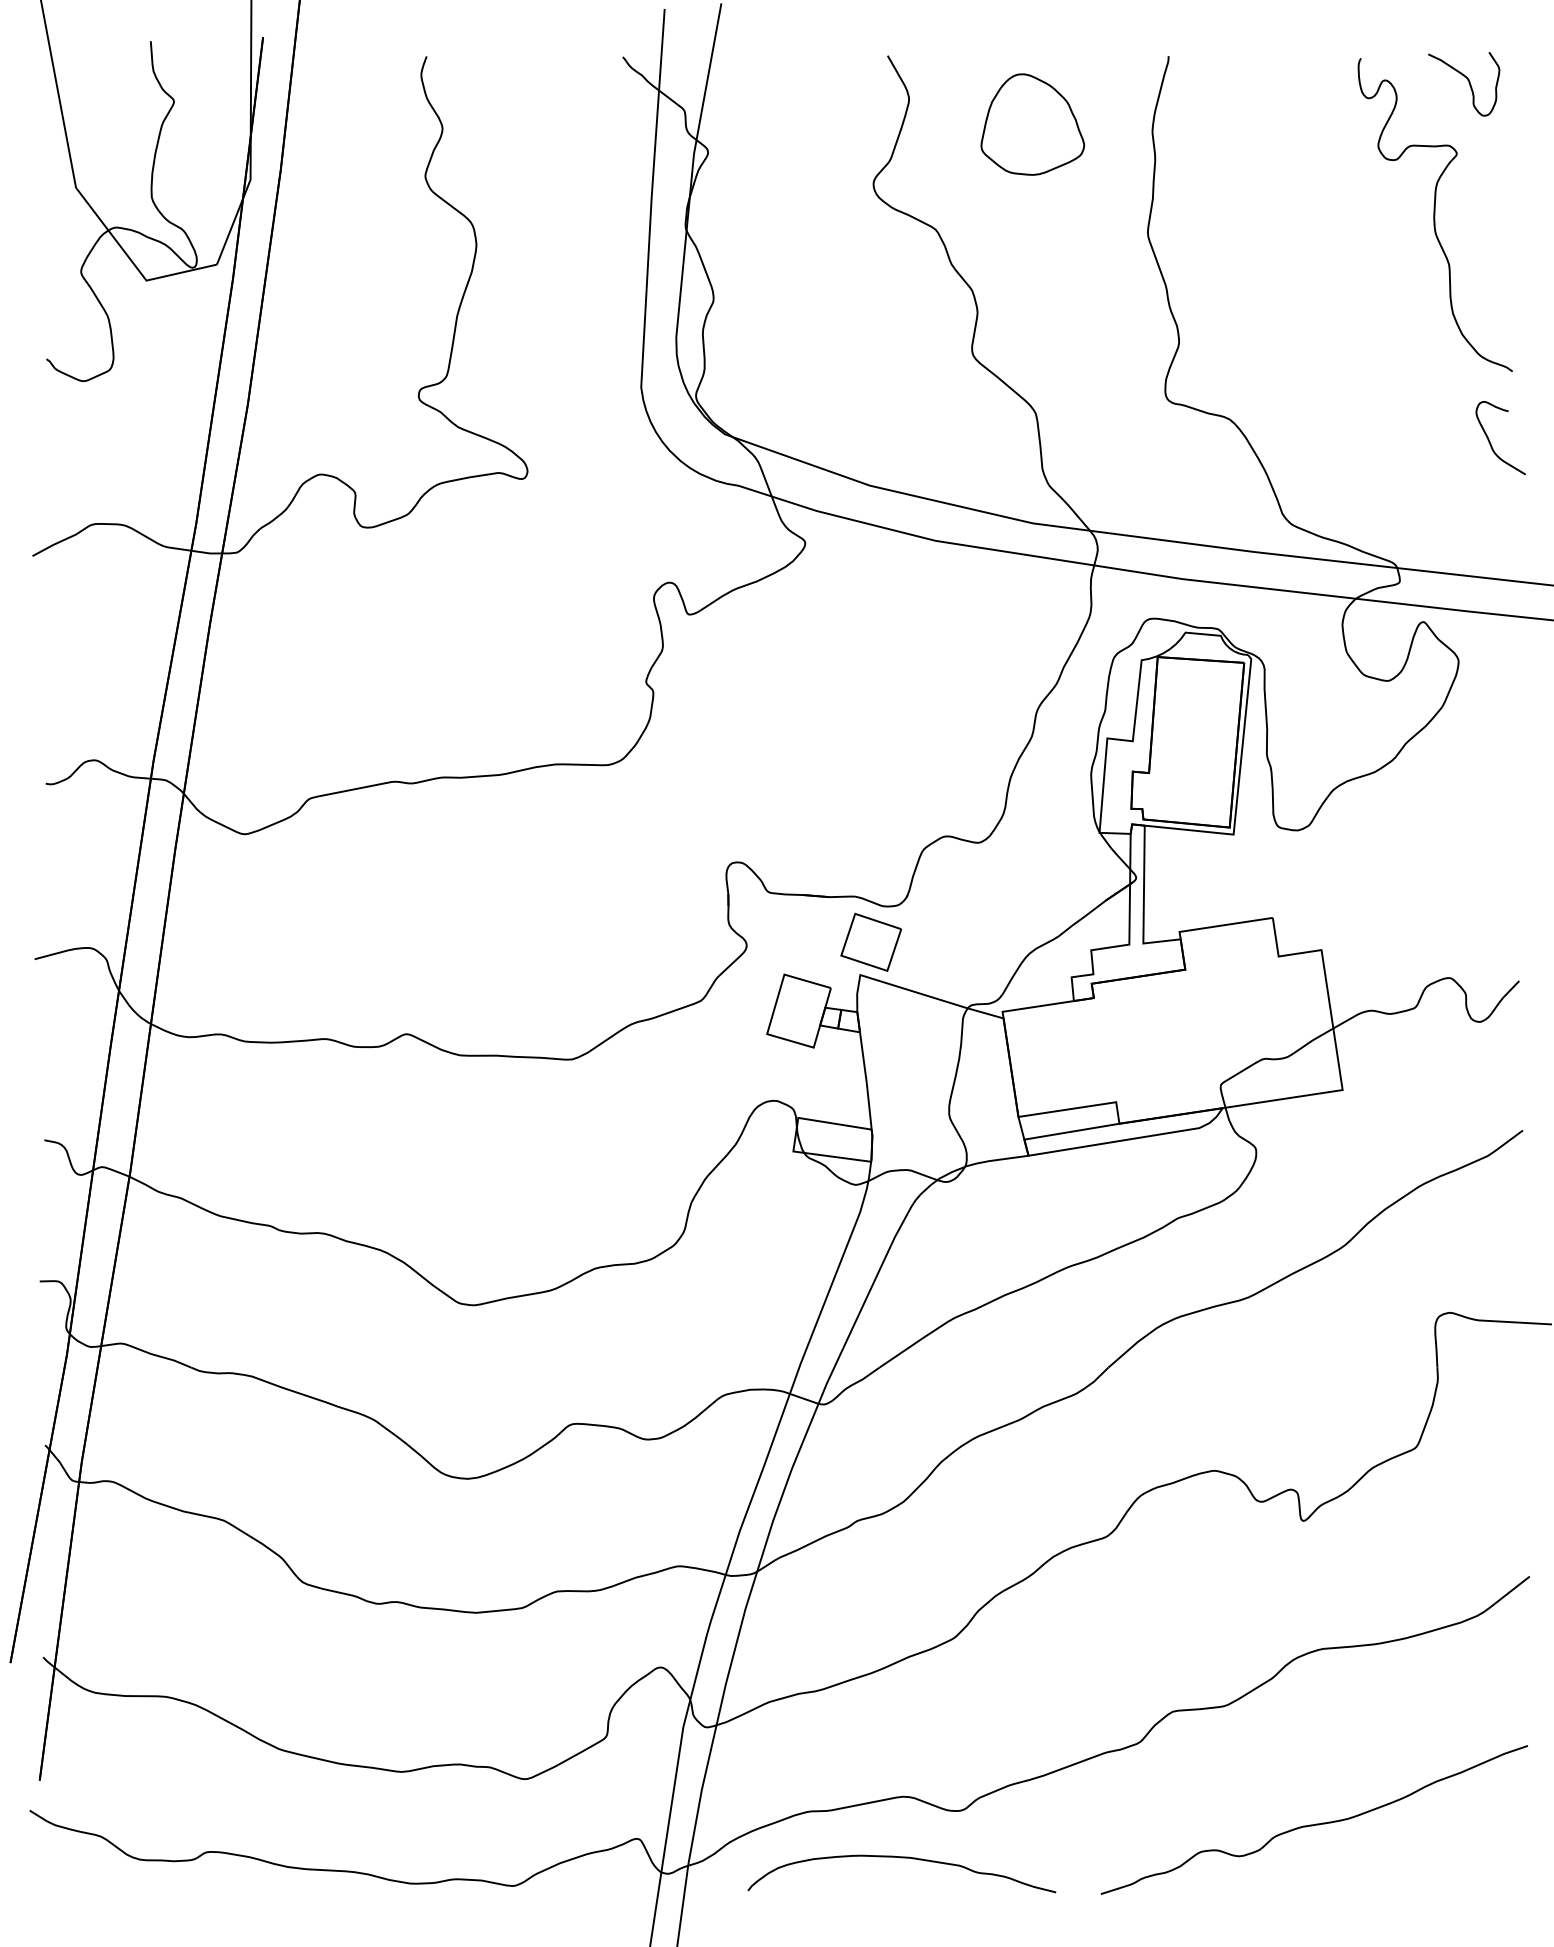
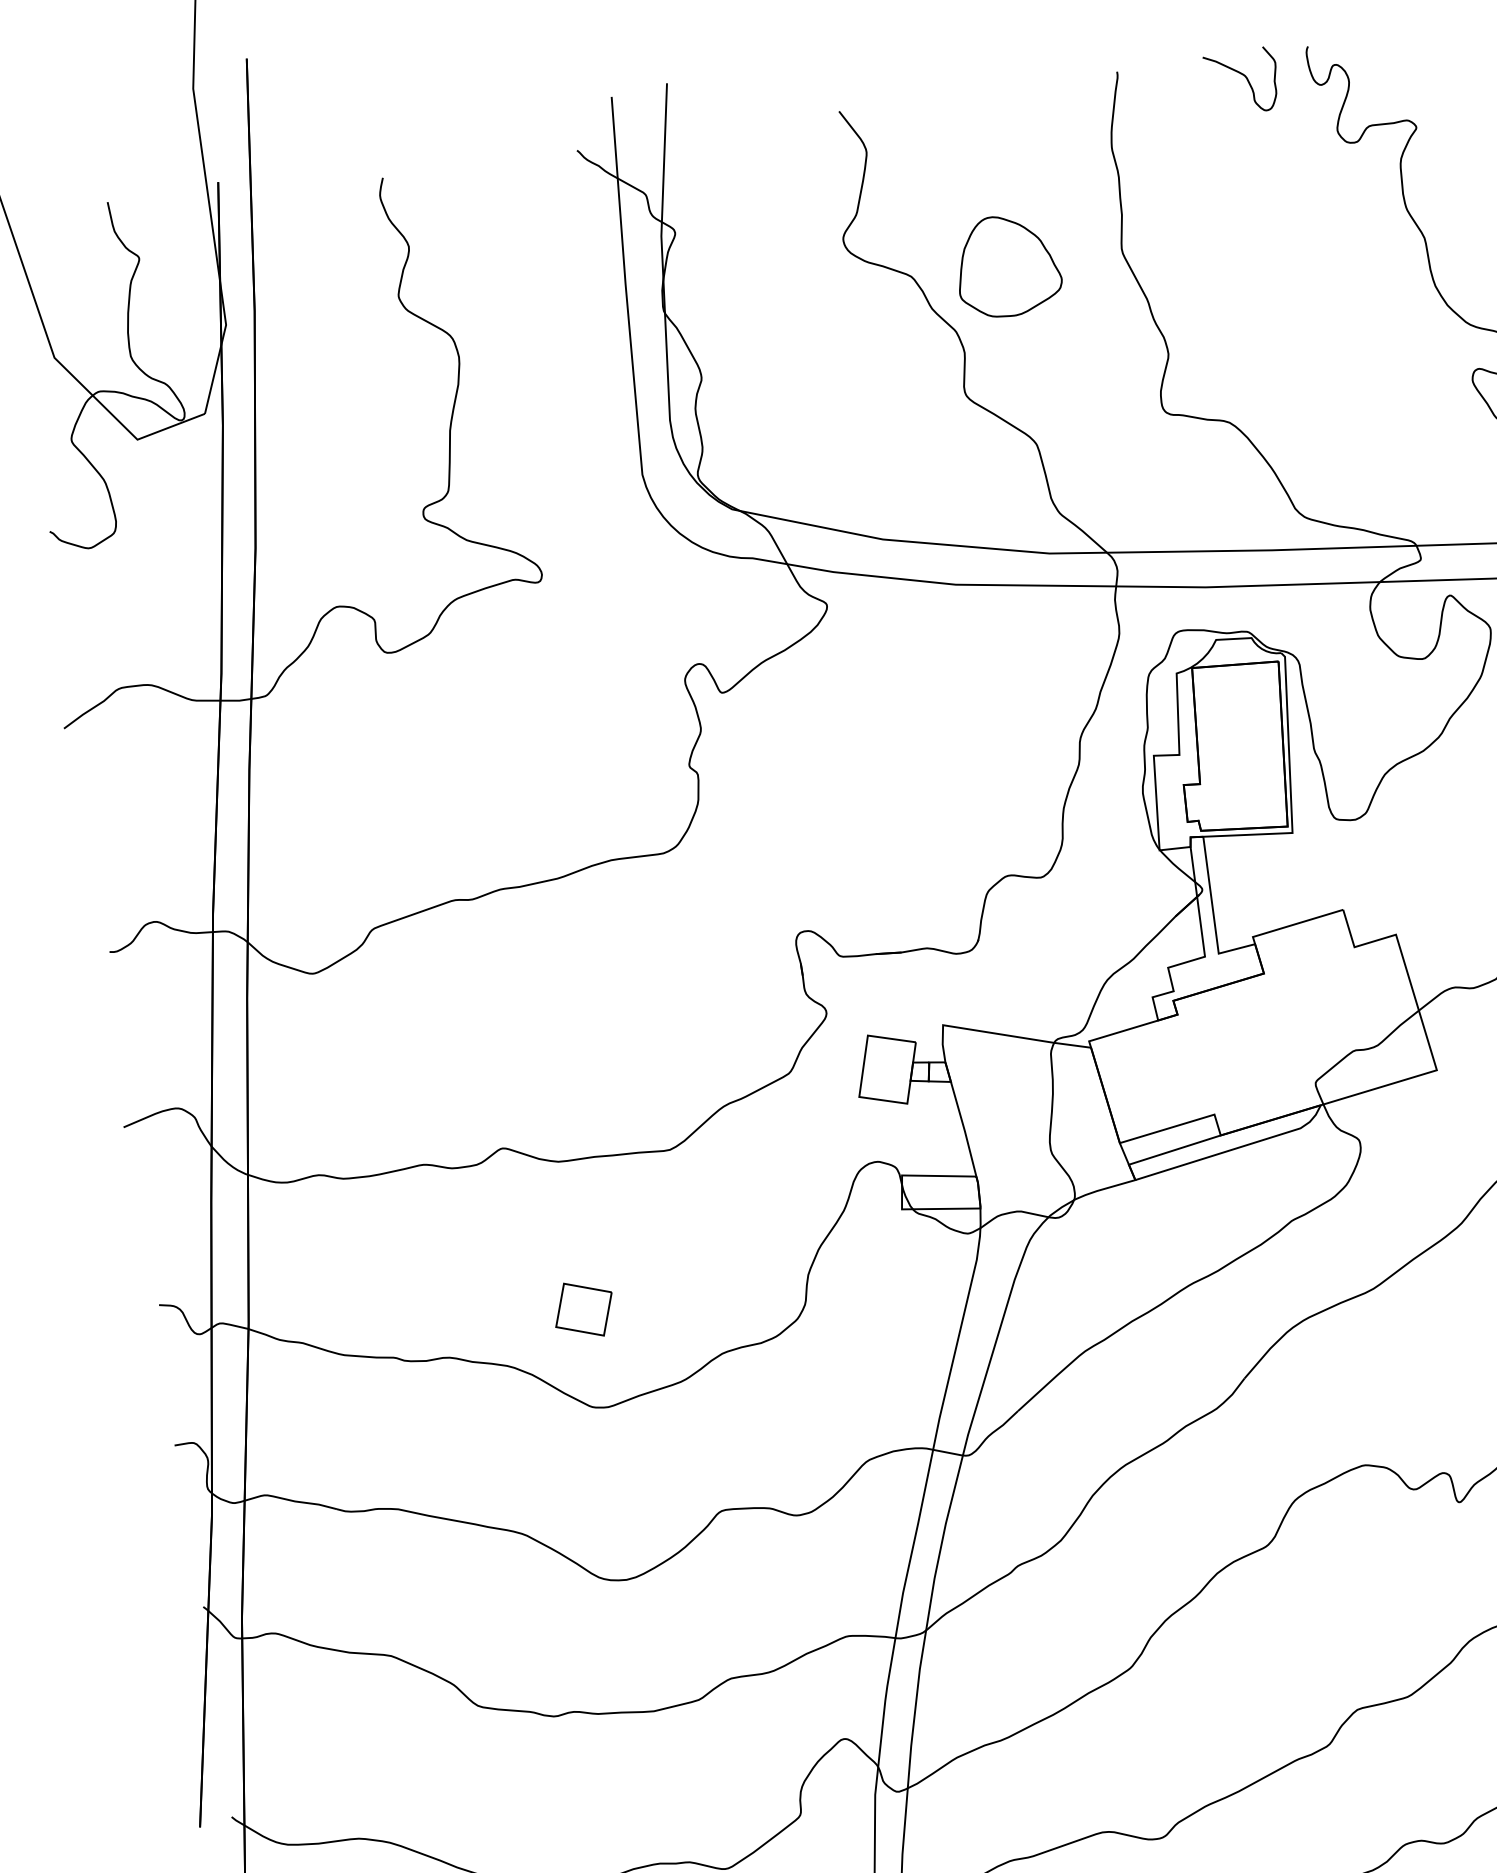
curve: (1468, 82) -> (1246, 79), moved
part: (1032, 124) -> (1007, 265), moved
part: (870, 941) -> (583, 1308), moved

